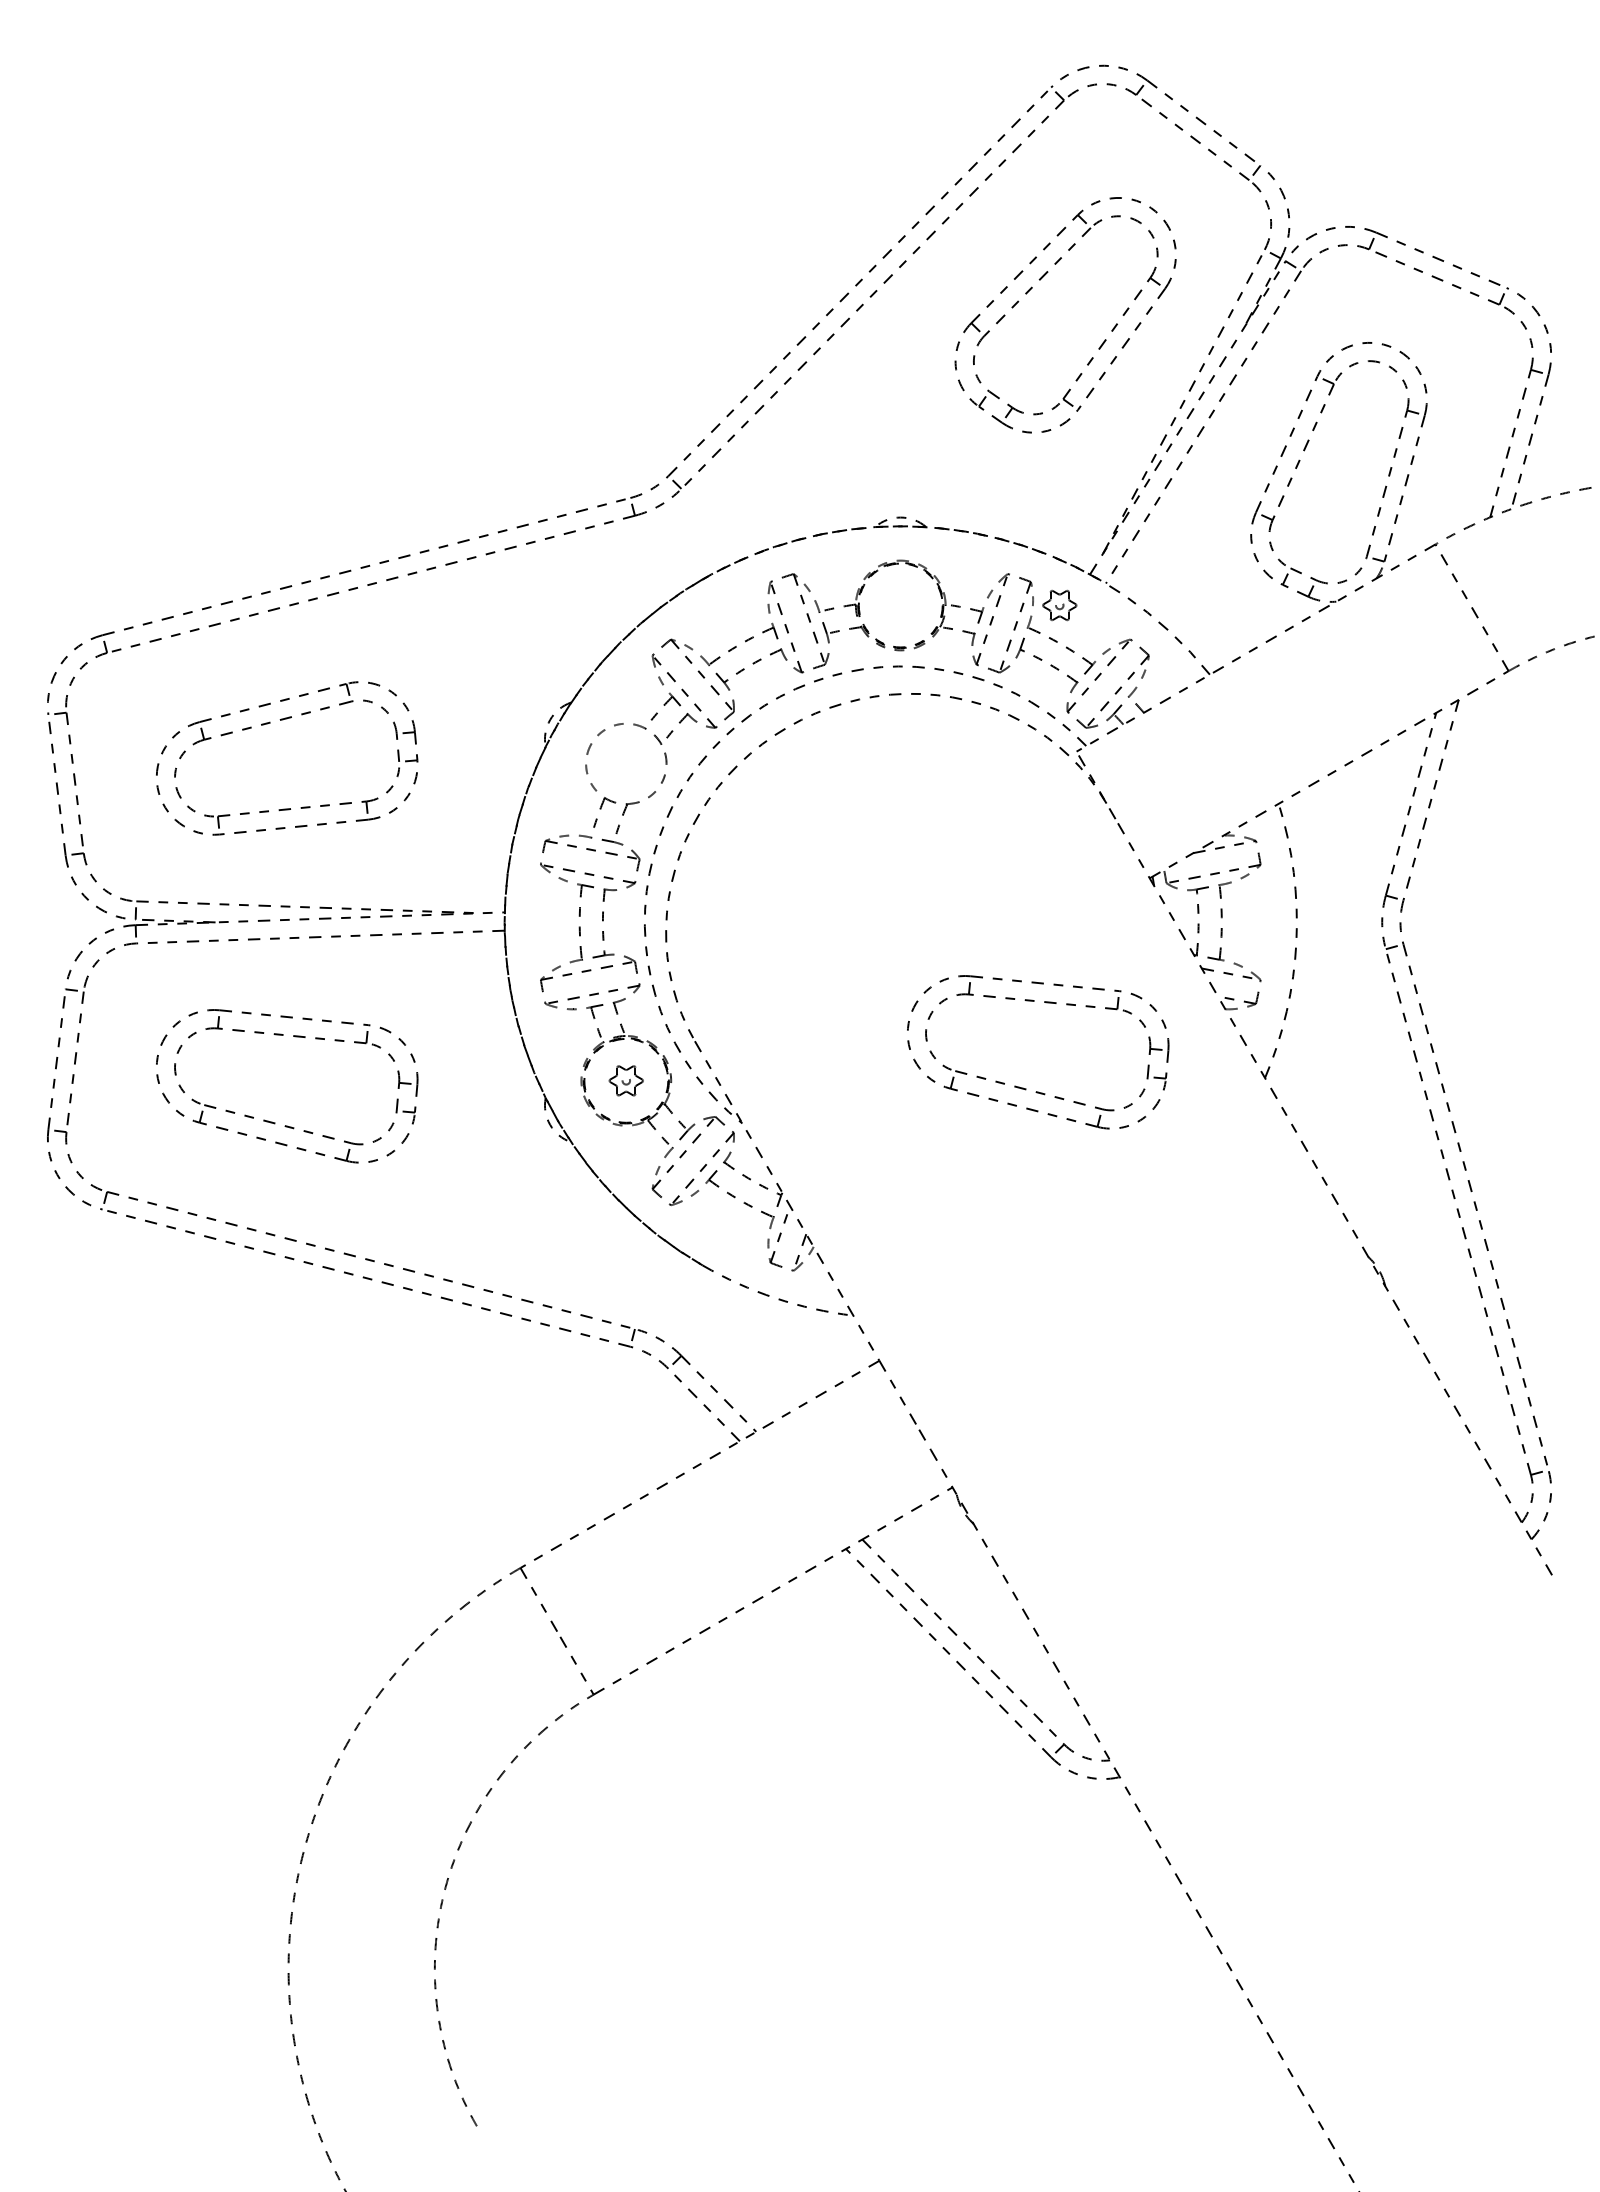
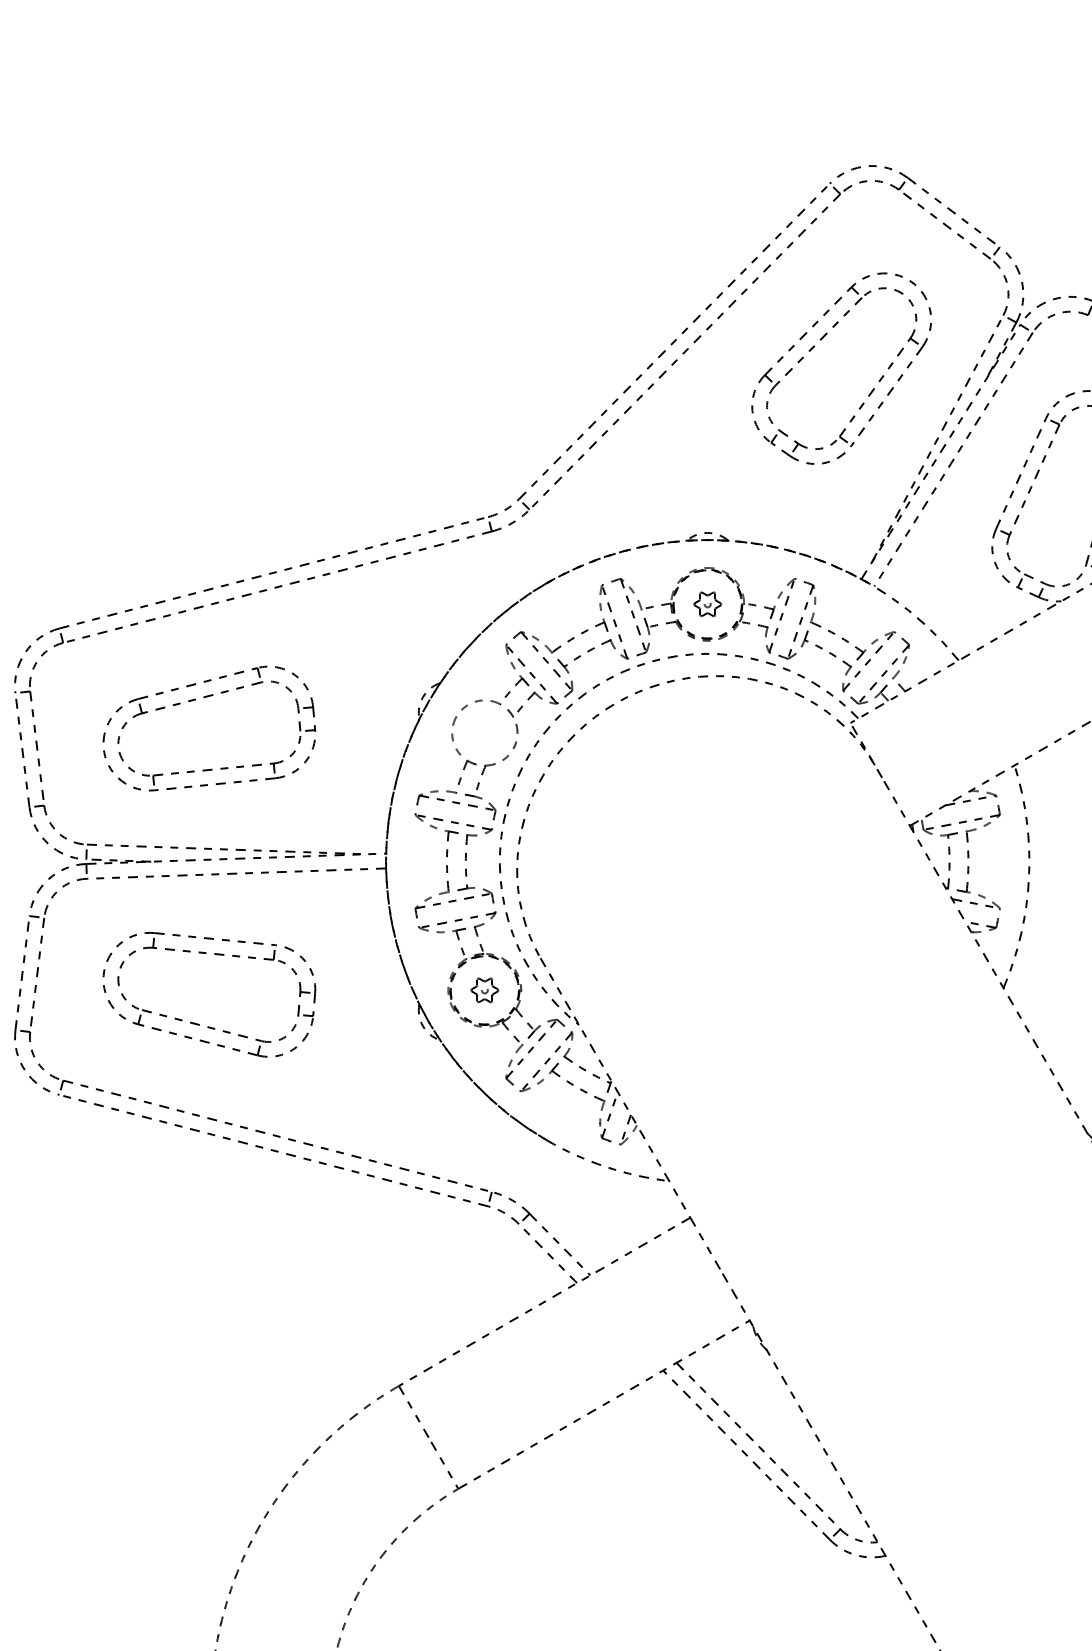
part: (1059, 605) -> (707, 604), moved
part: (1026, 1088) -> (809, 996), removed

